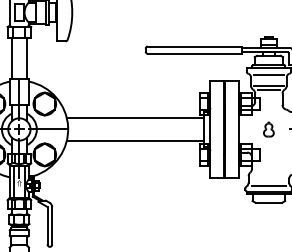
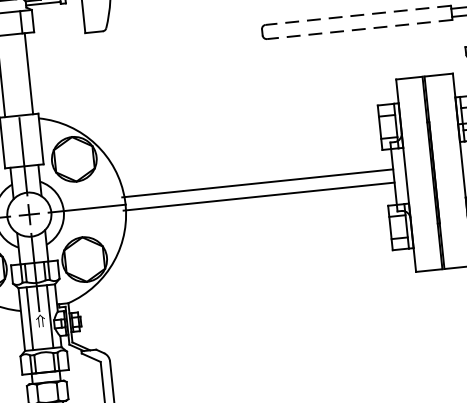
line: (194, 46) -> (357, 15), solid -> dashed
line: (194, 53) -> (359, 29), solid -> dashed
line: (135, 118) -> (259, 196), moved
line: (135, 140) -> (257, 183), moved

